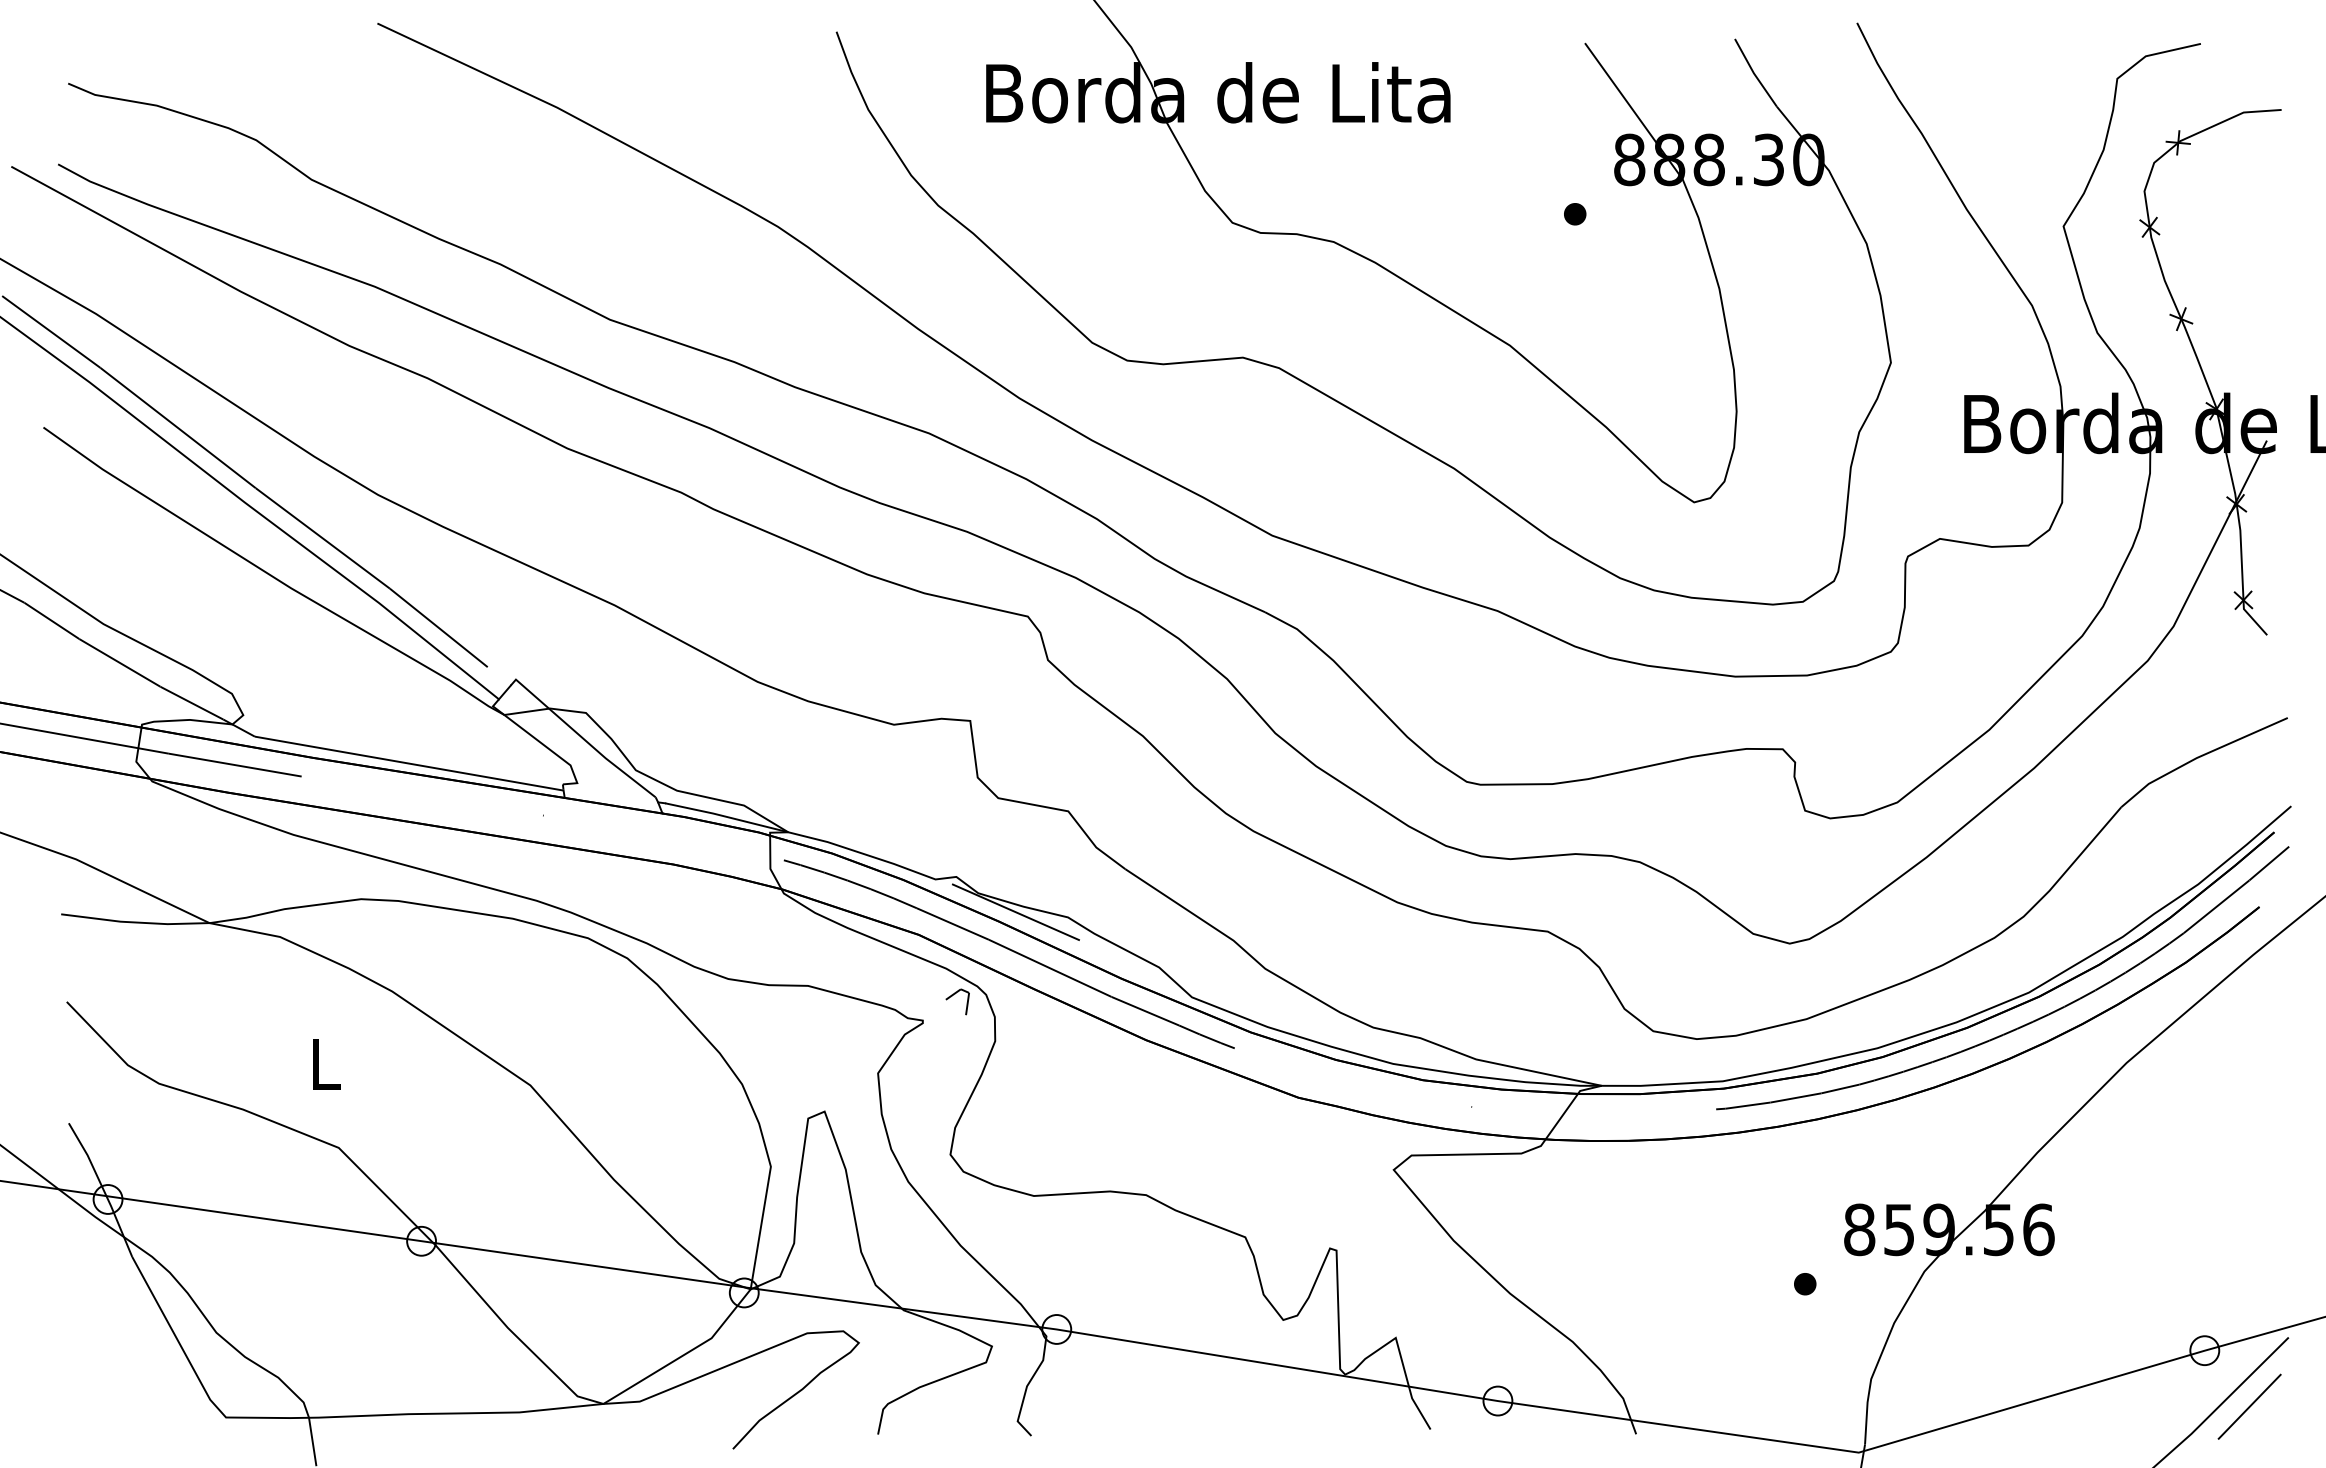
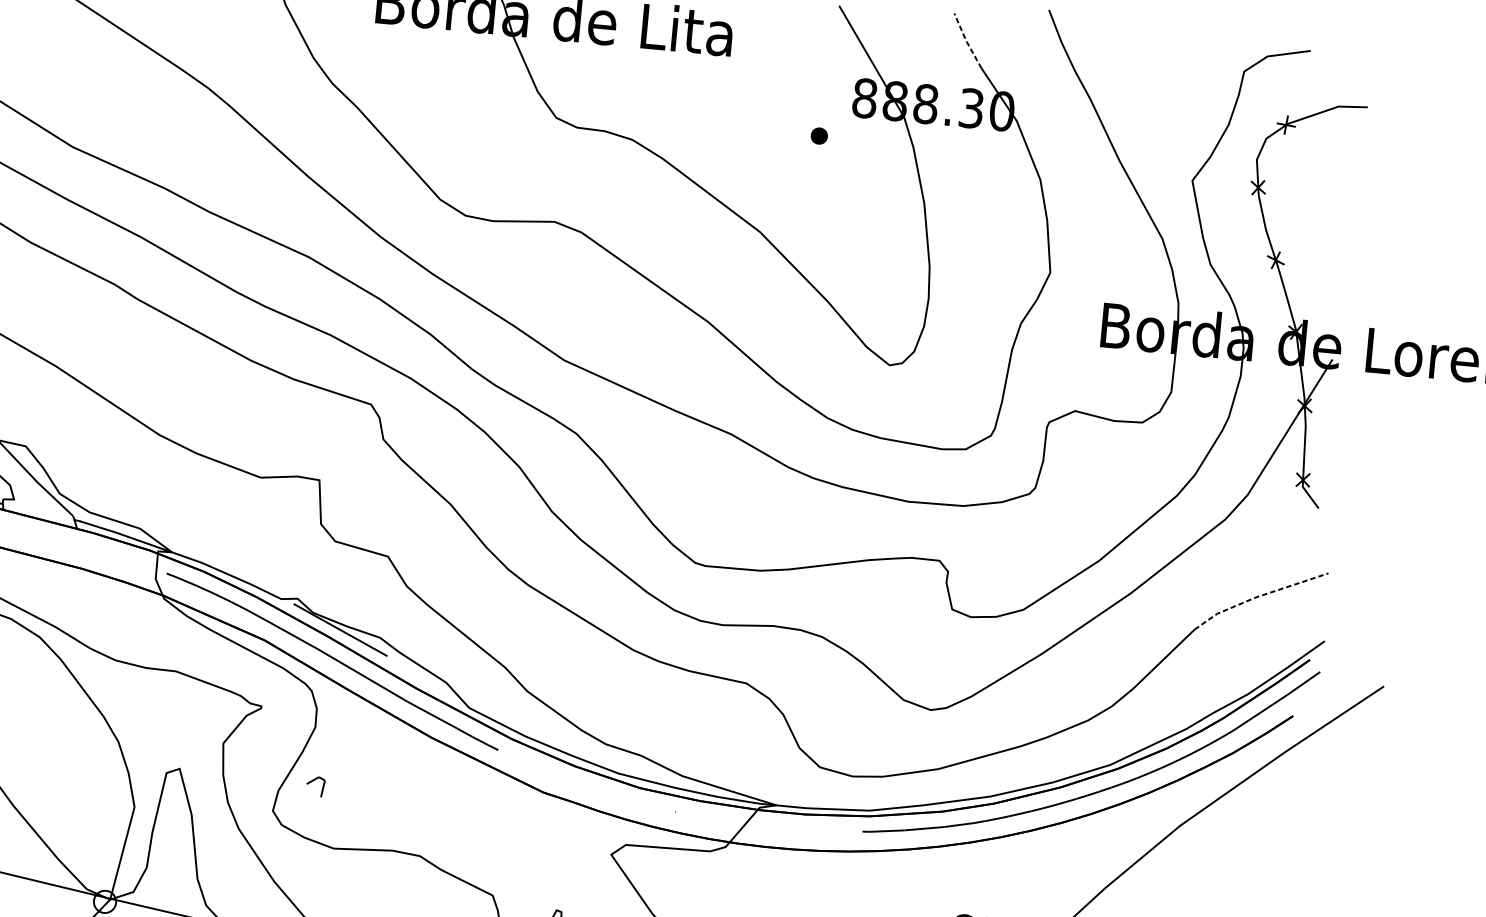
line: (1753, 73) -> (966, 41), solid -> dashed
line: (2200, 756) -> (1258, 596), solid -> dashed
line: (952, 996) -> (311, 782), moved

